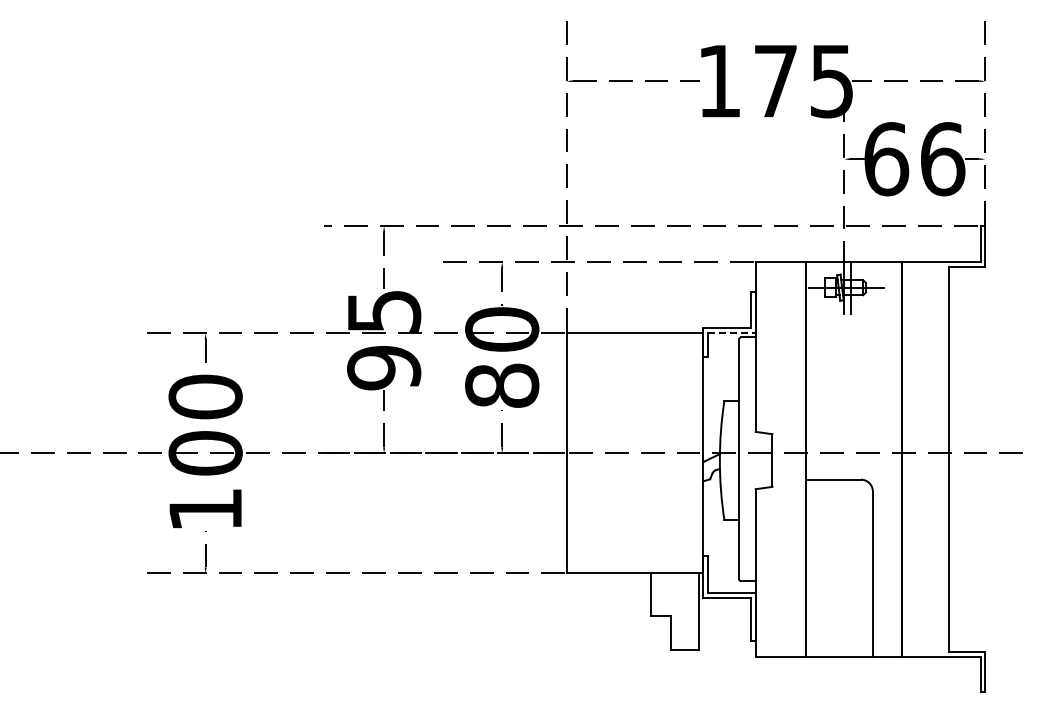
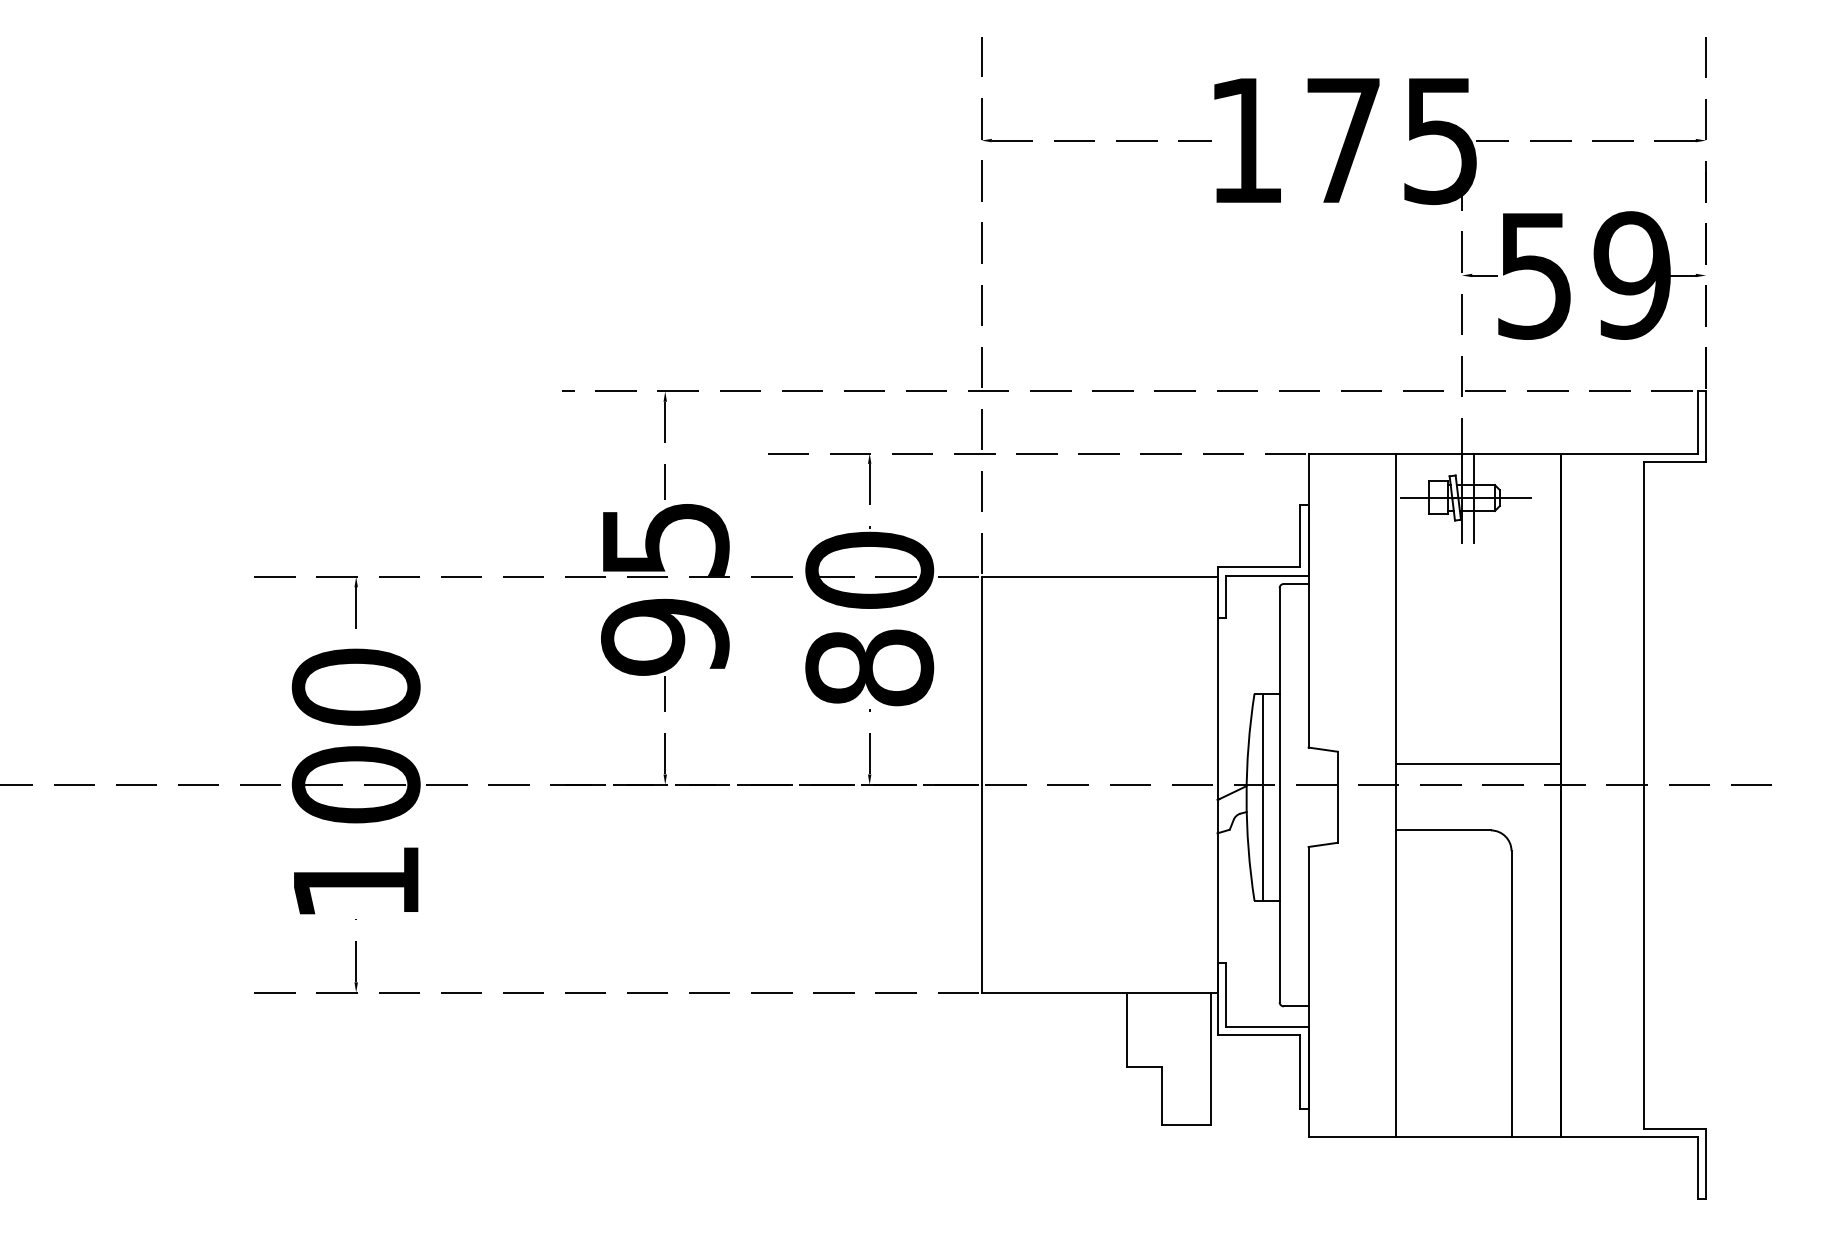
text: (914, 159) -> (1583, 276), 66 -> 59
line: (731, 332) -> (1266, 575), dashed -> solid
line: (853, 441) -> (1477, 764), added
line: (729, 460) -> (1263, 797), added

